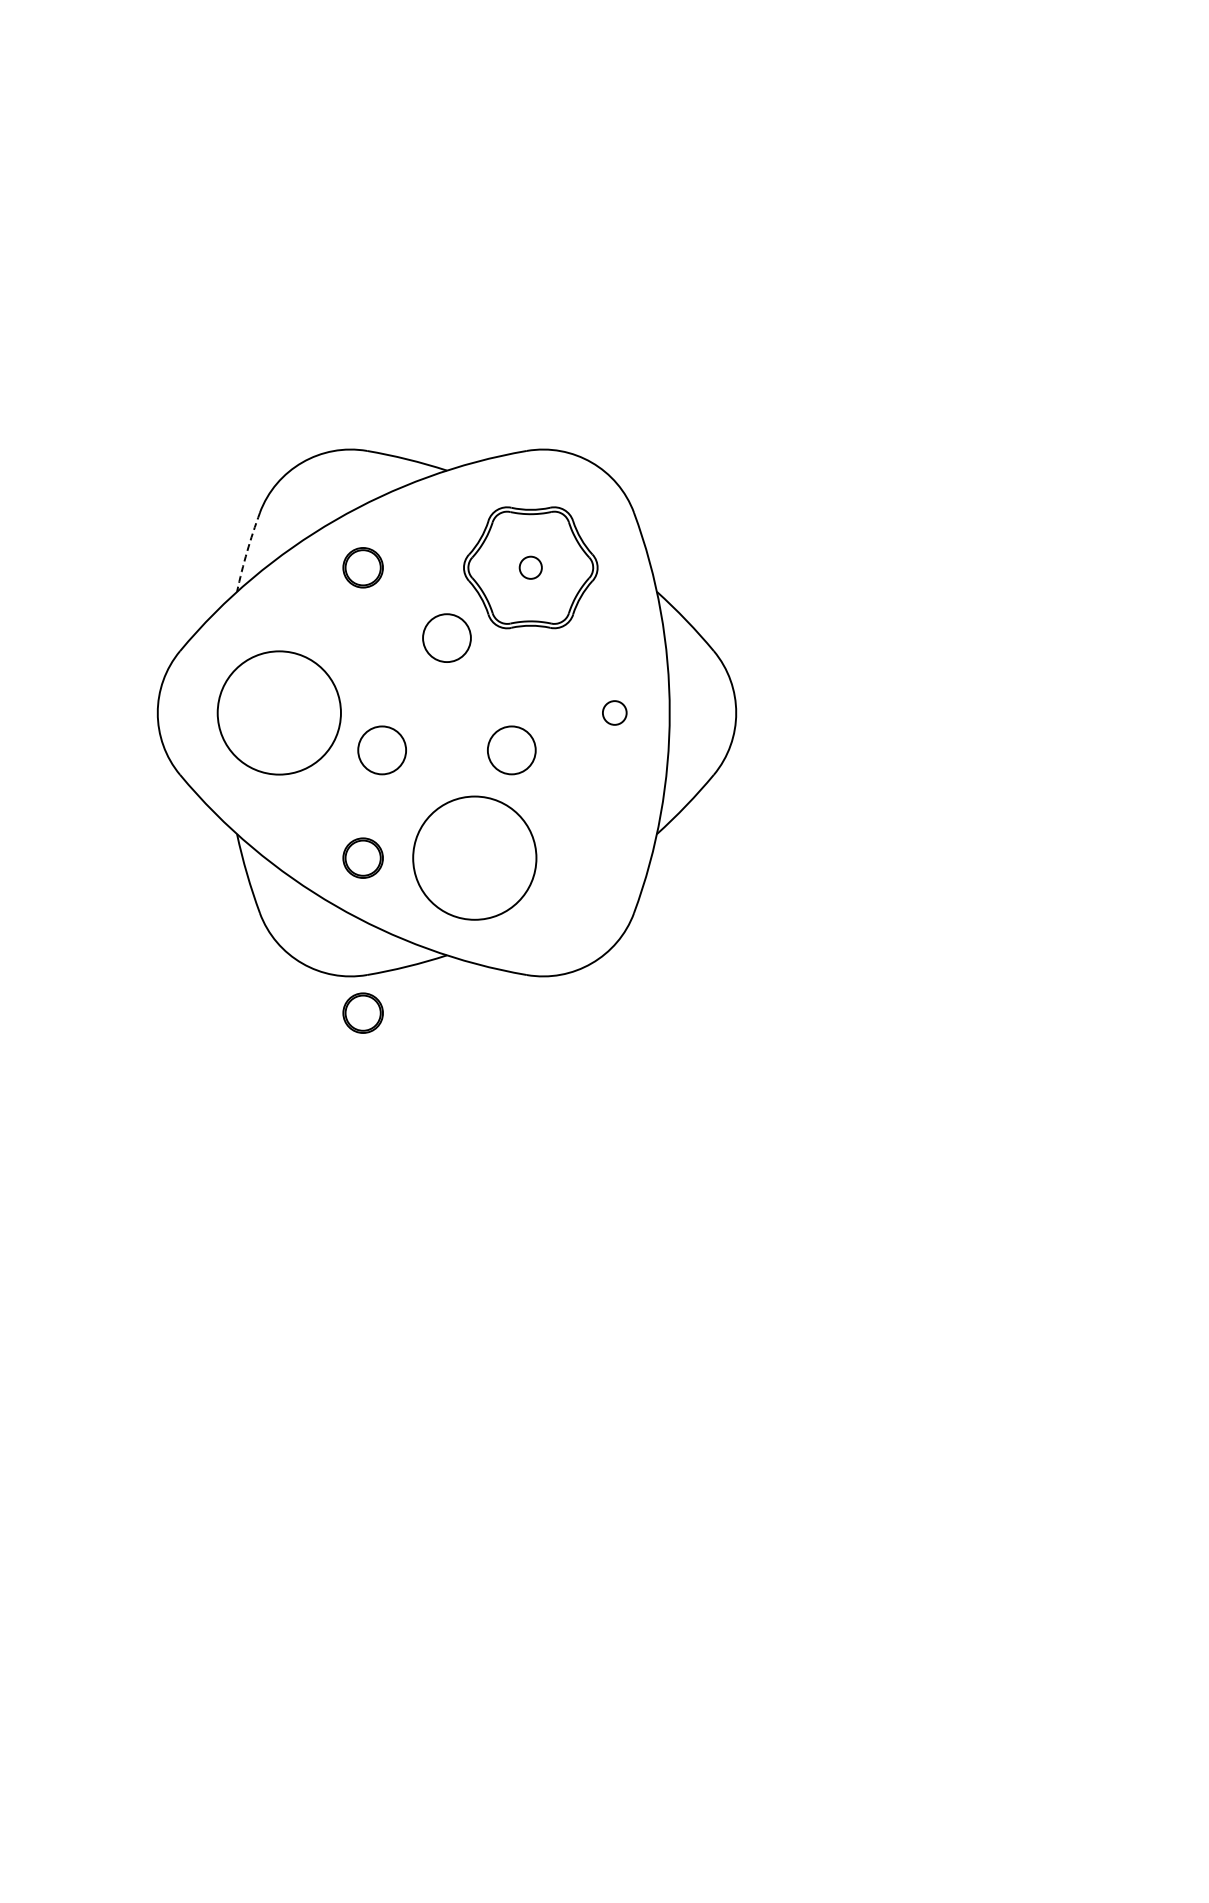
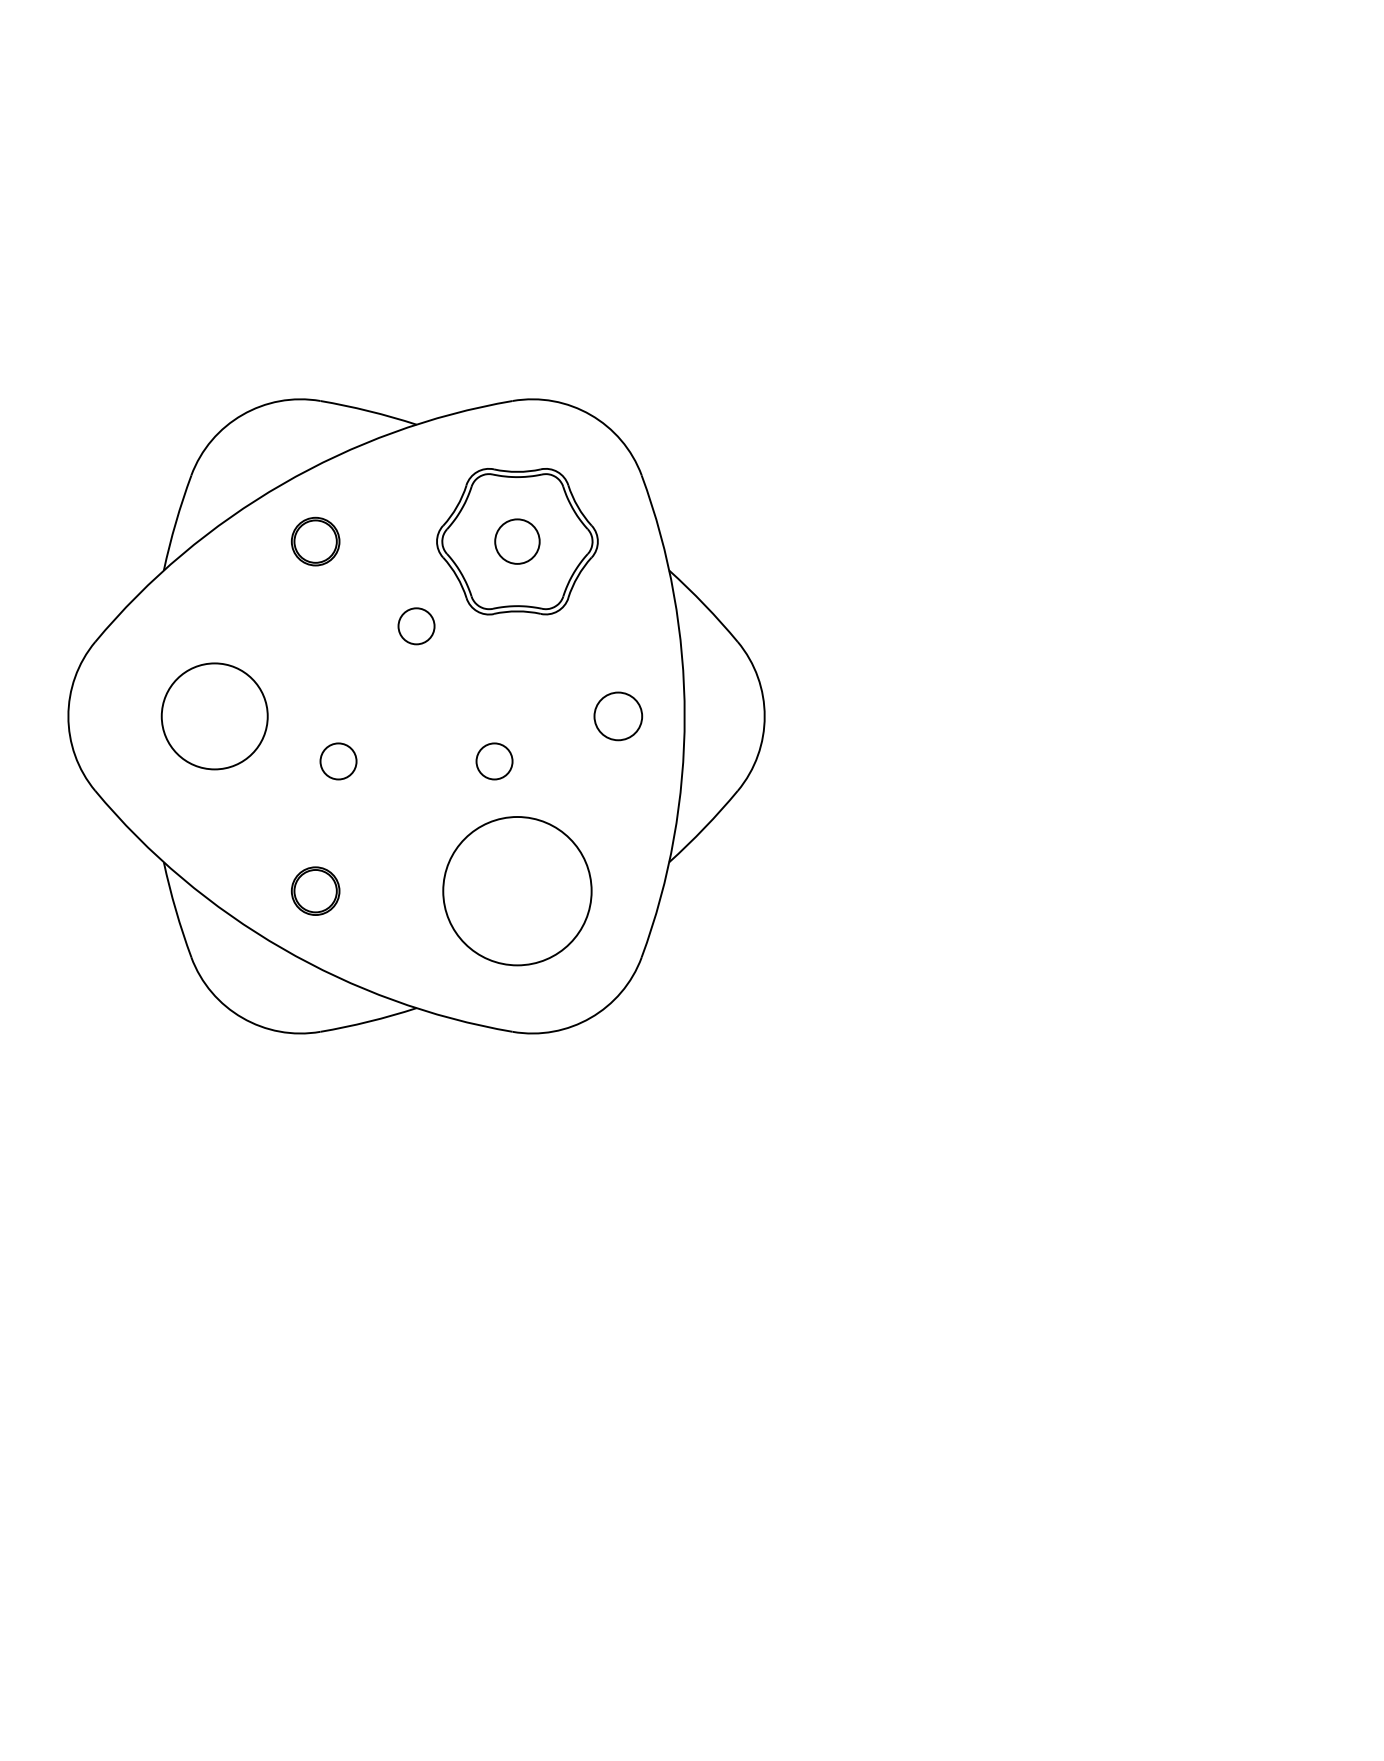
arc: (247, 551) -> (176, 522), dashed -> solid
circle: (530, 567) -> (517, 541), size x1.67
circle: (446, 638) -> (415, 626), size x0.62
circle: (279, 712) -> (214, 715), size x0.71
circle: (614, 712) -> (618, 715), size x1.67
circle: (382, 750) -> (338, 761), size x0.62
circle: (511, 750) -> (494, 761), size x0.62
circle: (474, 857) -> (517, 890), moved
part: (362, 1012) -> (314, 1076), removed

